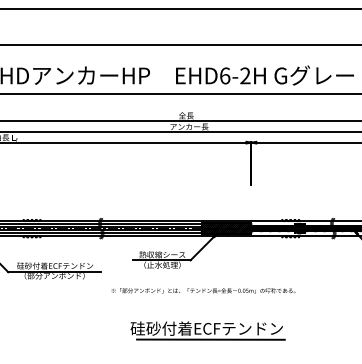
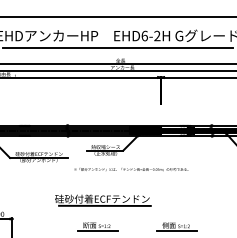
part: (208, 330) -> (103, 200), moved

